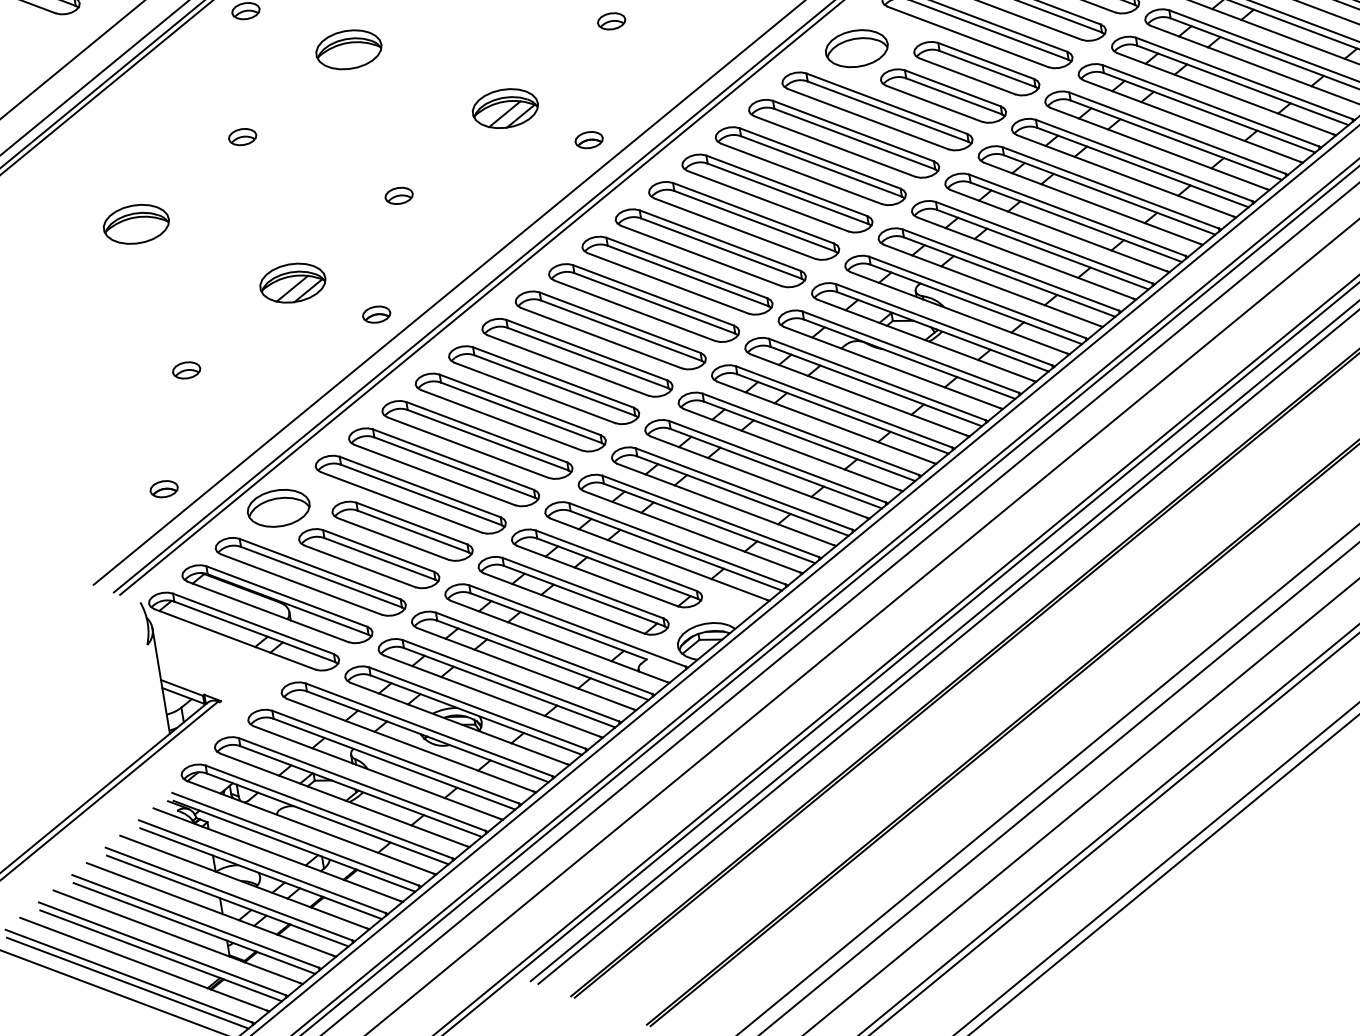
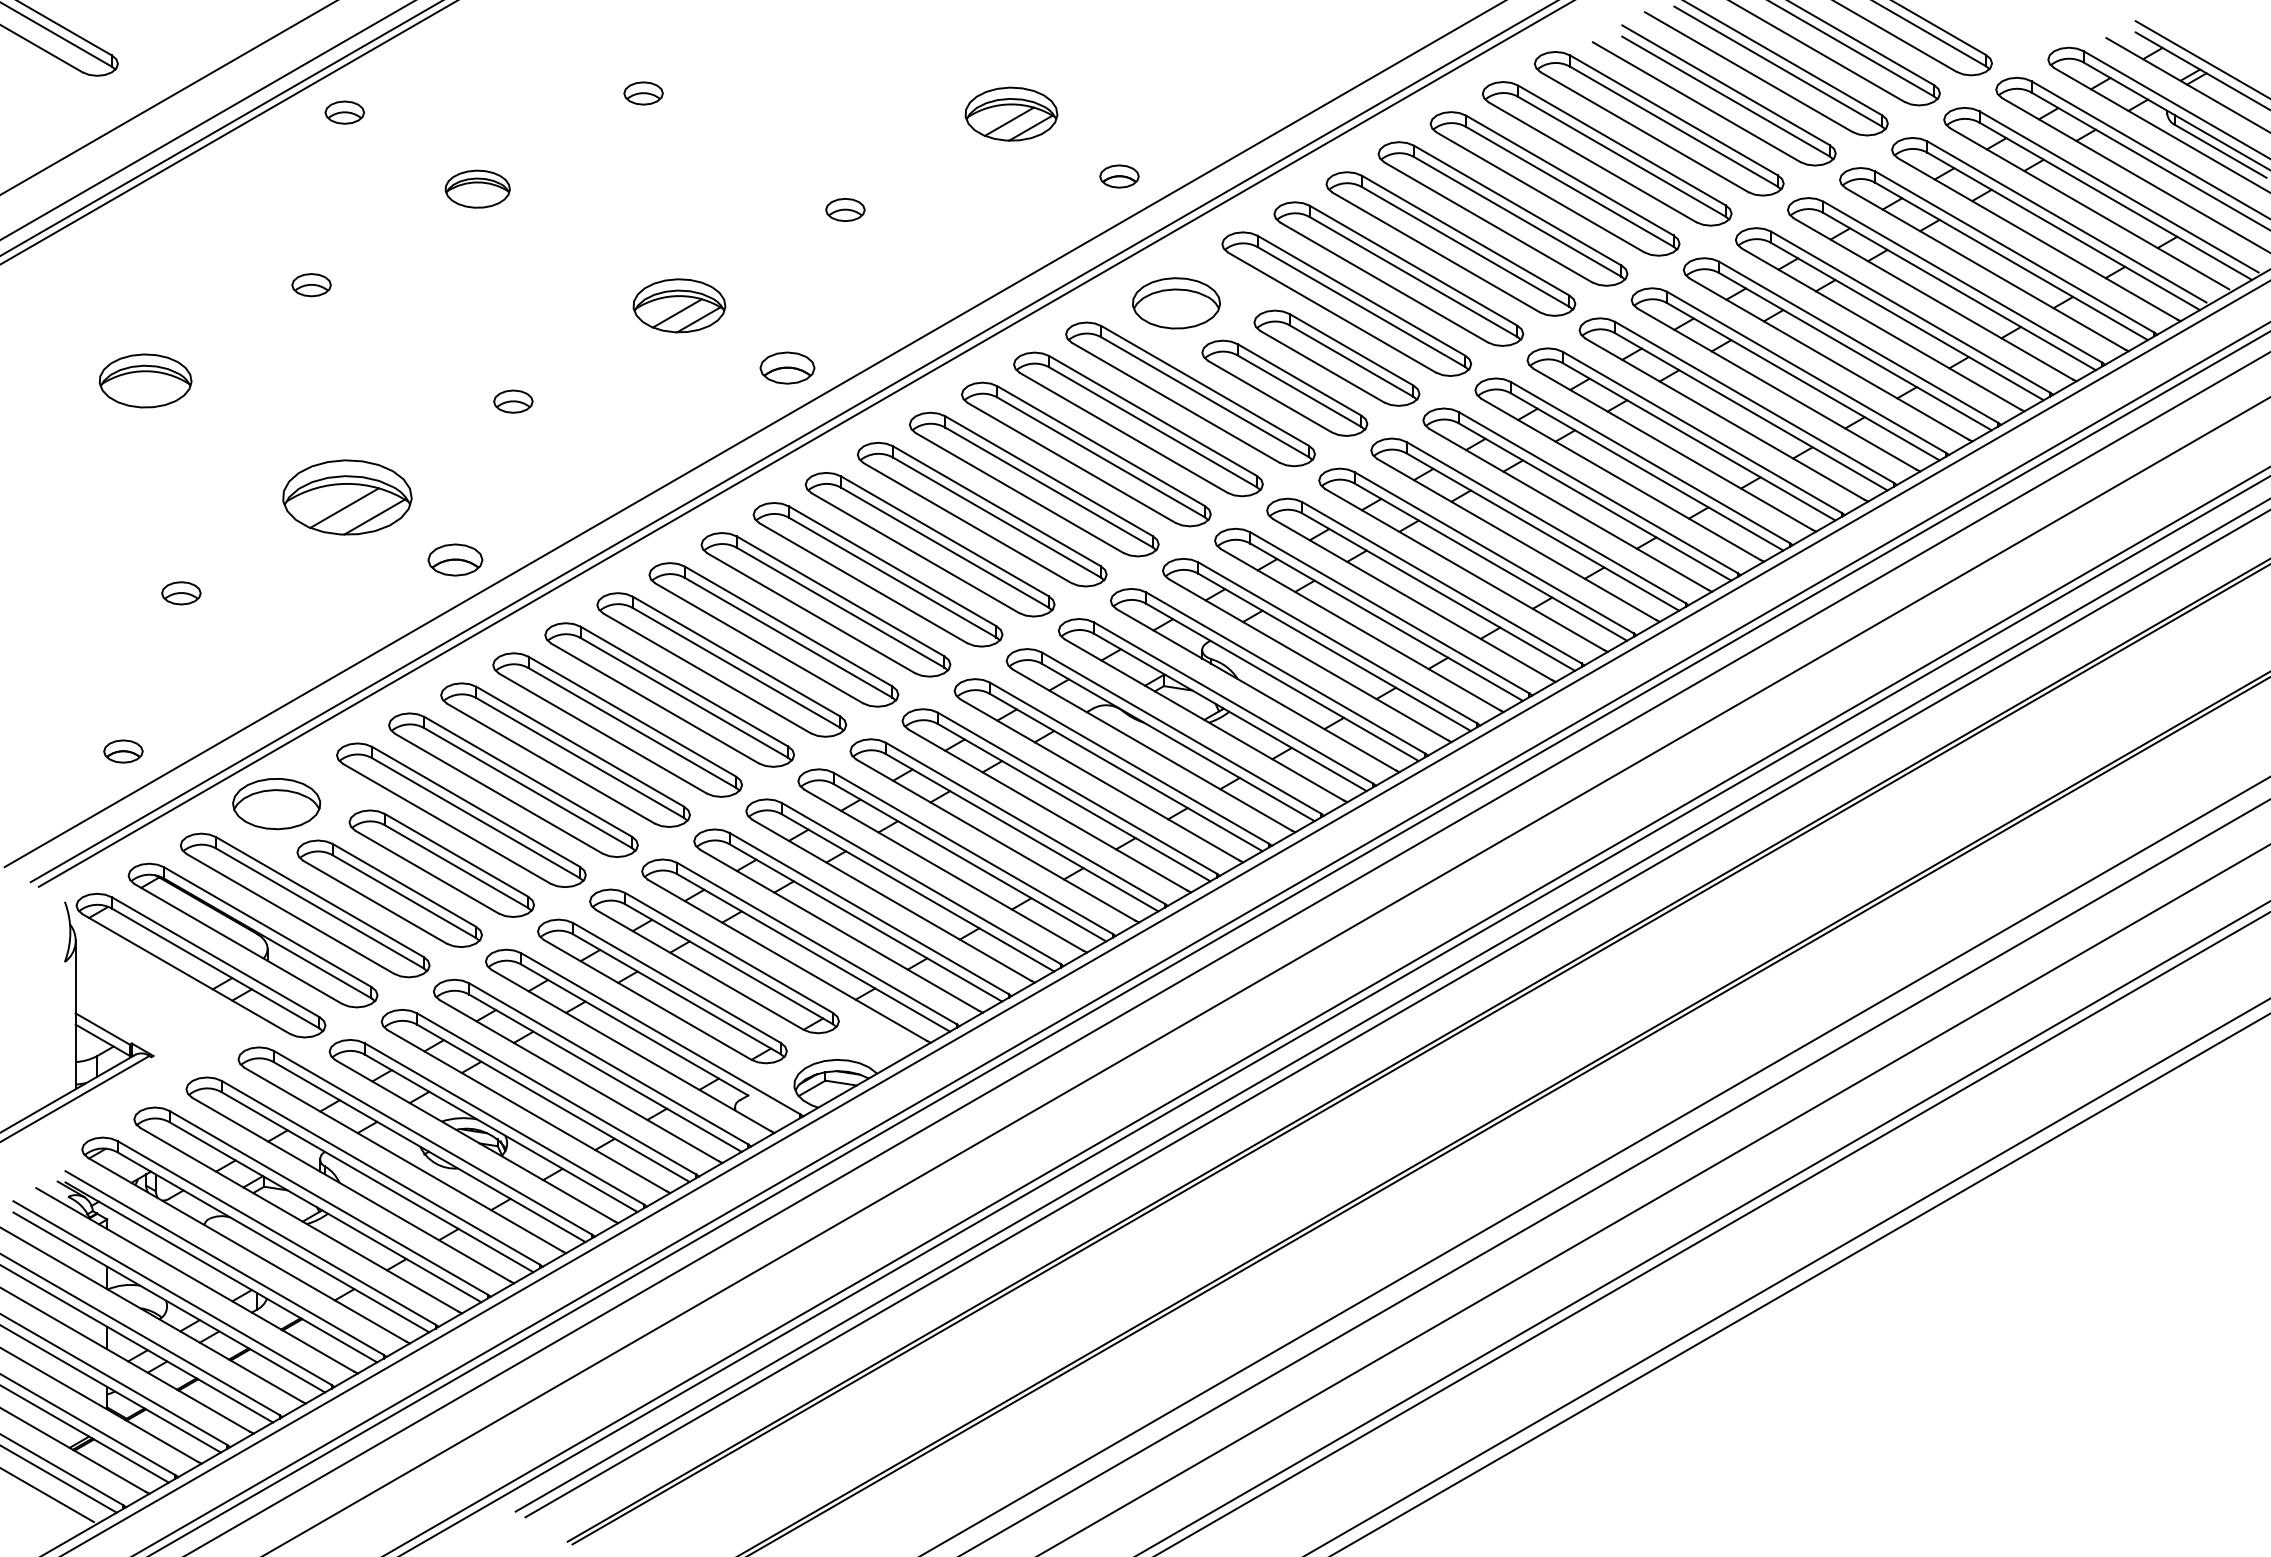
part: (348, 49) -> (477, 188), size x0.7
part: (589, 140) -> (787, 368), size x1.4
part: (292, 283) -> (347, 497), size x1.4
part: (376, 314) -> (455, 559), size x1.4

